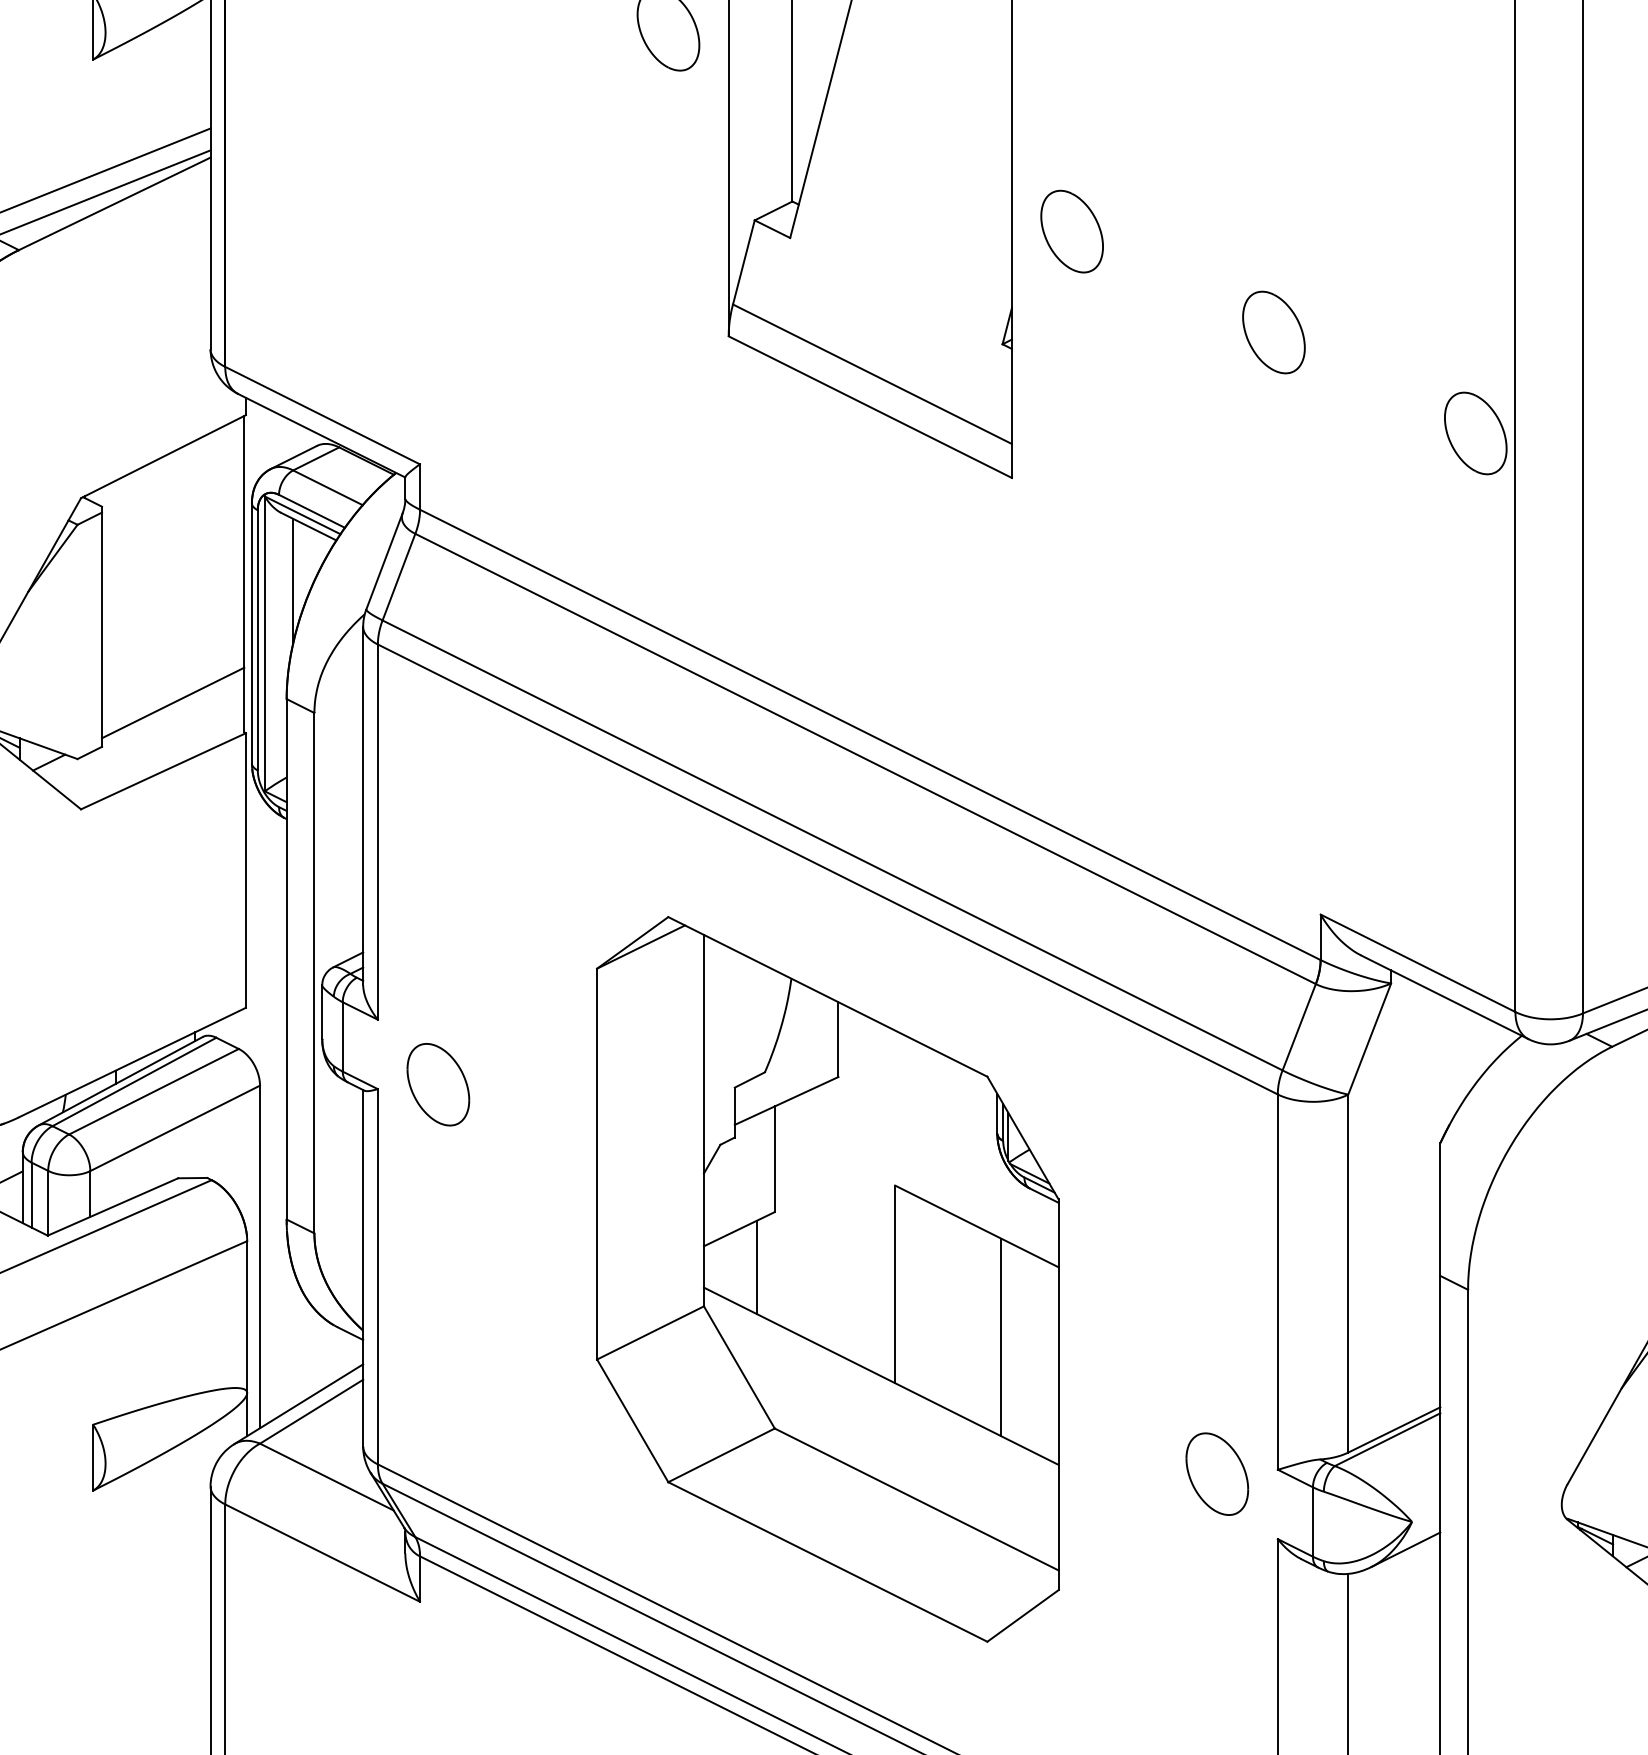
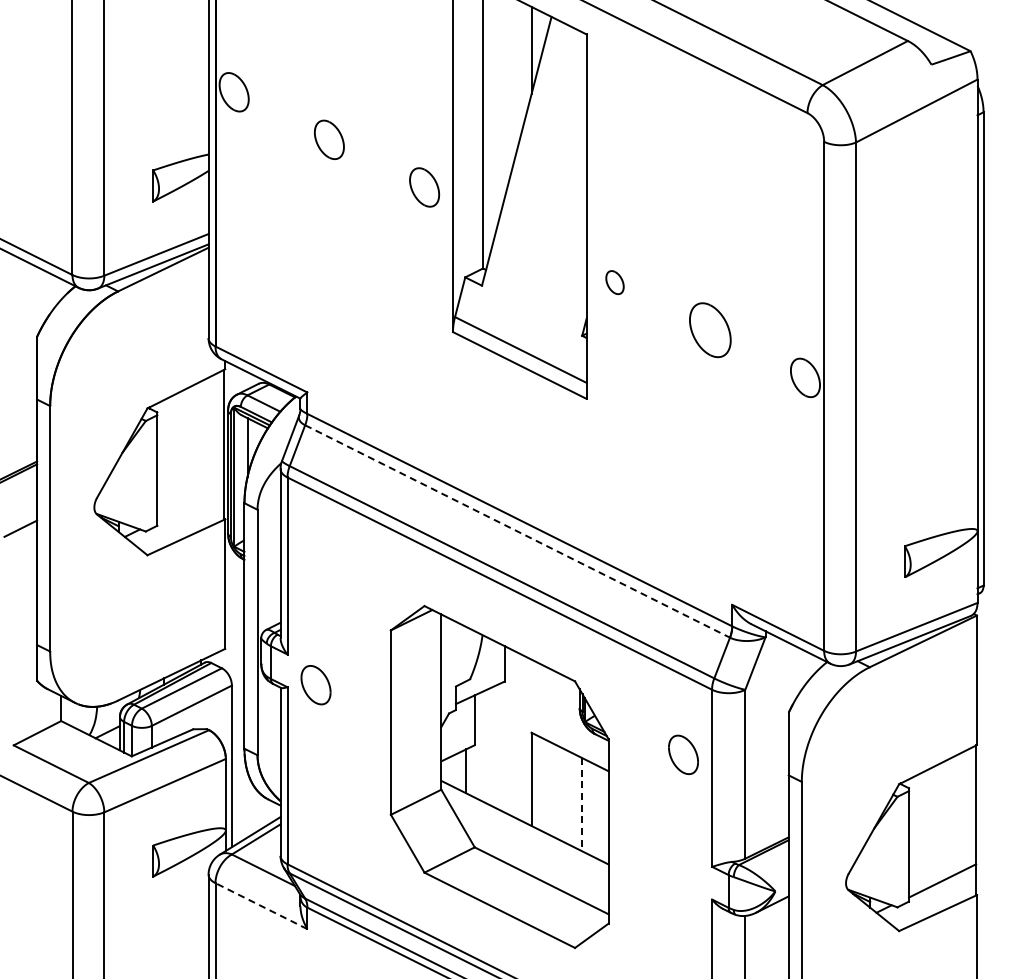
part: (1071, 231) -> (614, 282), size x0.6
part: (1272, 332) -> (709, 330), size x1.4
line: (172, 701) -> (190, 504), removed
line: (867, 759) -> (518, 531), solid -> dashed
line: (1001, 1337) -> (581, 804), solid -> dashed
part: (1217, 1473) -> (683, 754), moved
line: (320, 1551) -> (260, 905), solid -> dashed

